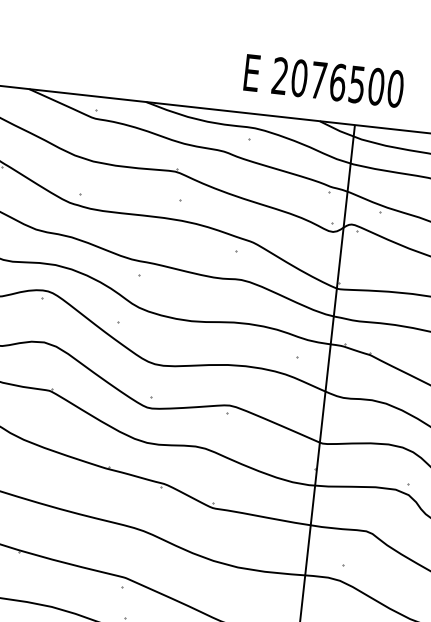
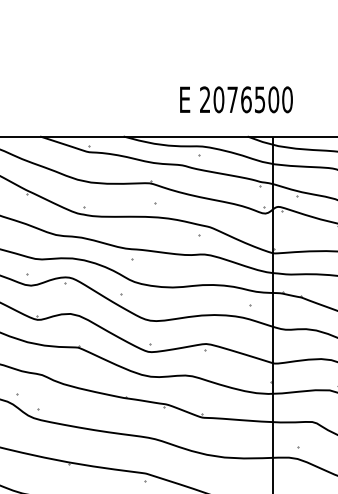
text: (324, 80) -> (236, 99), moved

